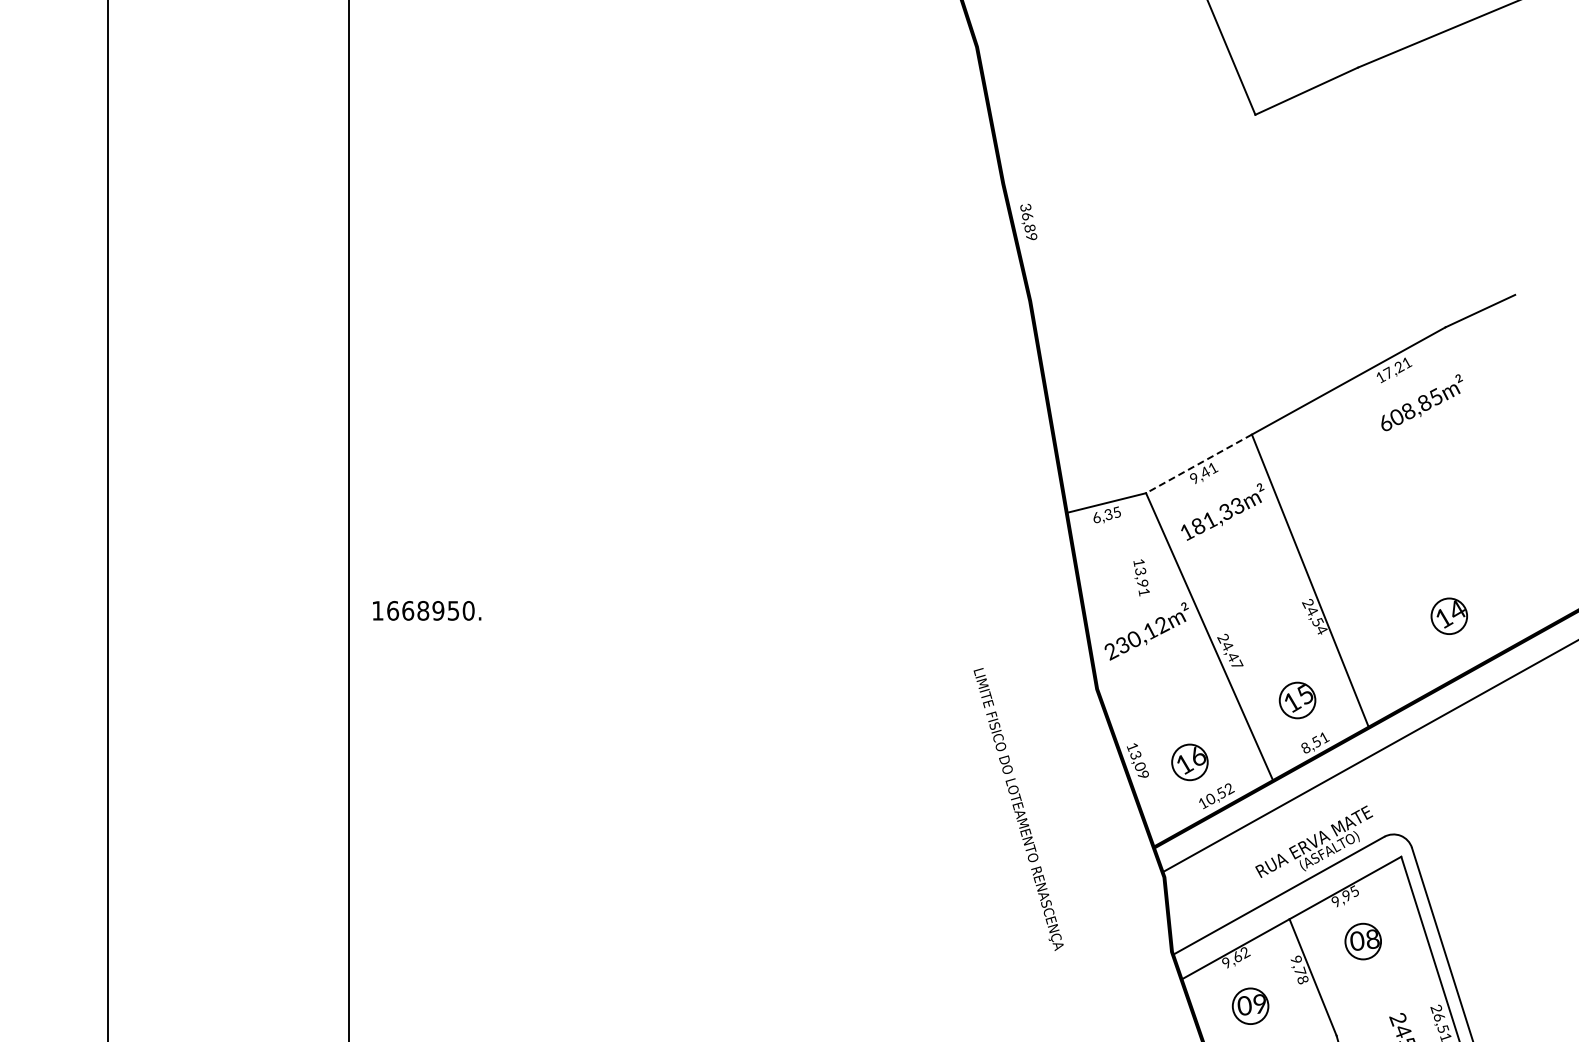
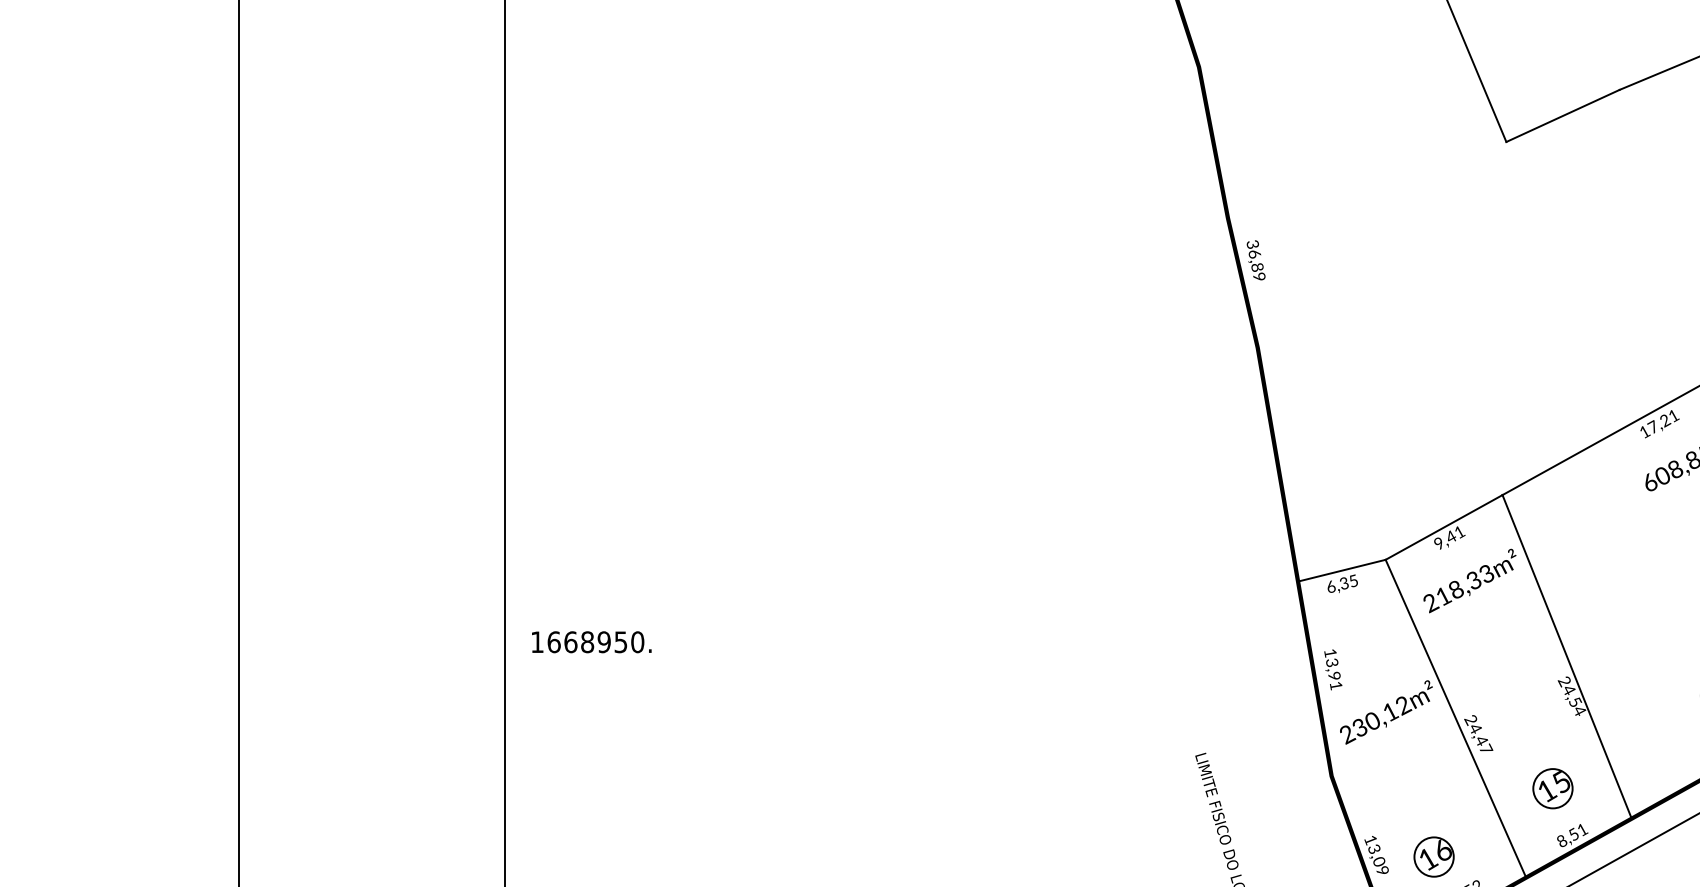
line: (1198, 464) -> (1443, 528), dashed -> solid
text: (1198, 526) -> (1443, 596), 181,33m² -> 218,33m²
text: (1141, 577) -> (1333, 669), moved
text: (427, 610) -> (592, 641), moved

